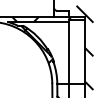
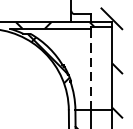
line: (69, 52) -> (91, 69), solid -> dashed

